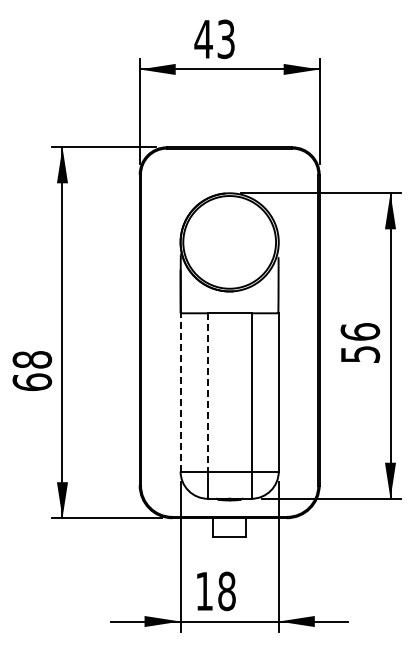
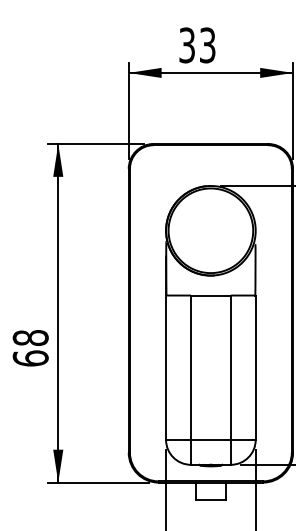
text: (203, 39) -> (186, 45), 43 -> 33
line: (180, 391) -> (166, 366), dashed -> solid
line: (207, 392) -> (190, 367), dashed -> solid

